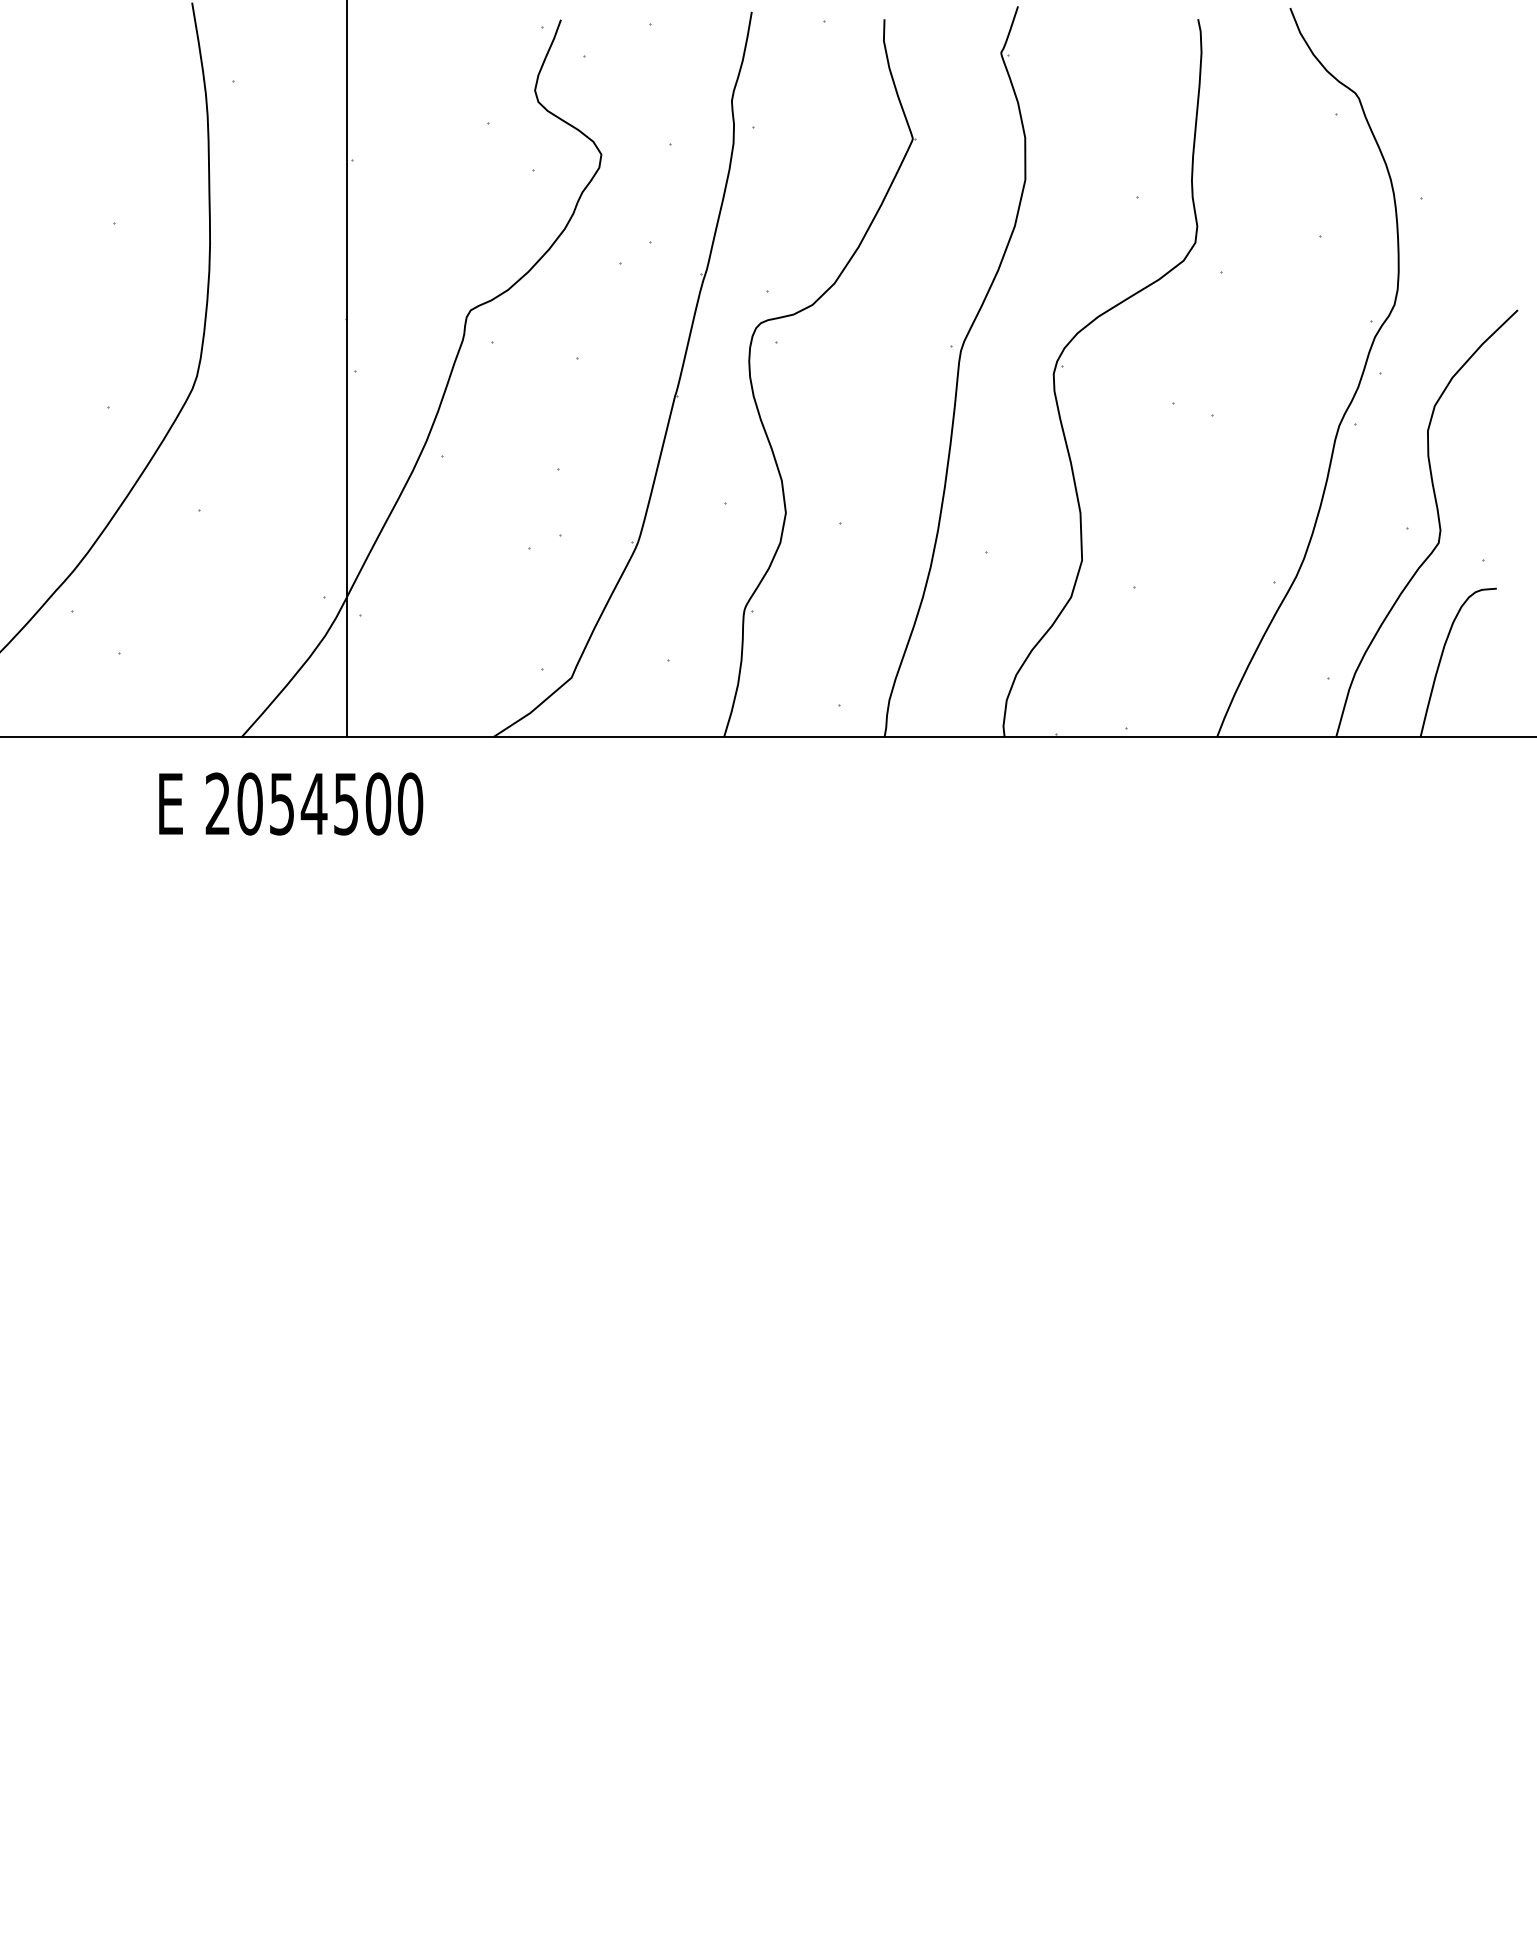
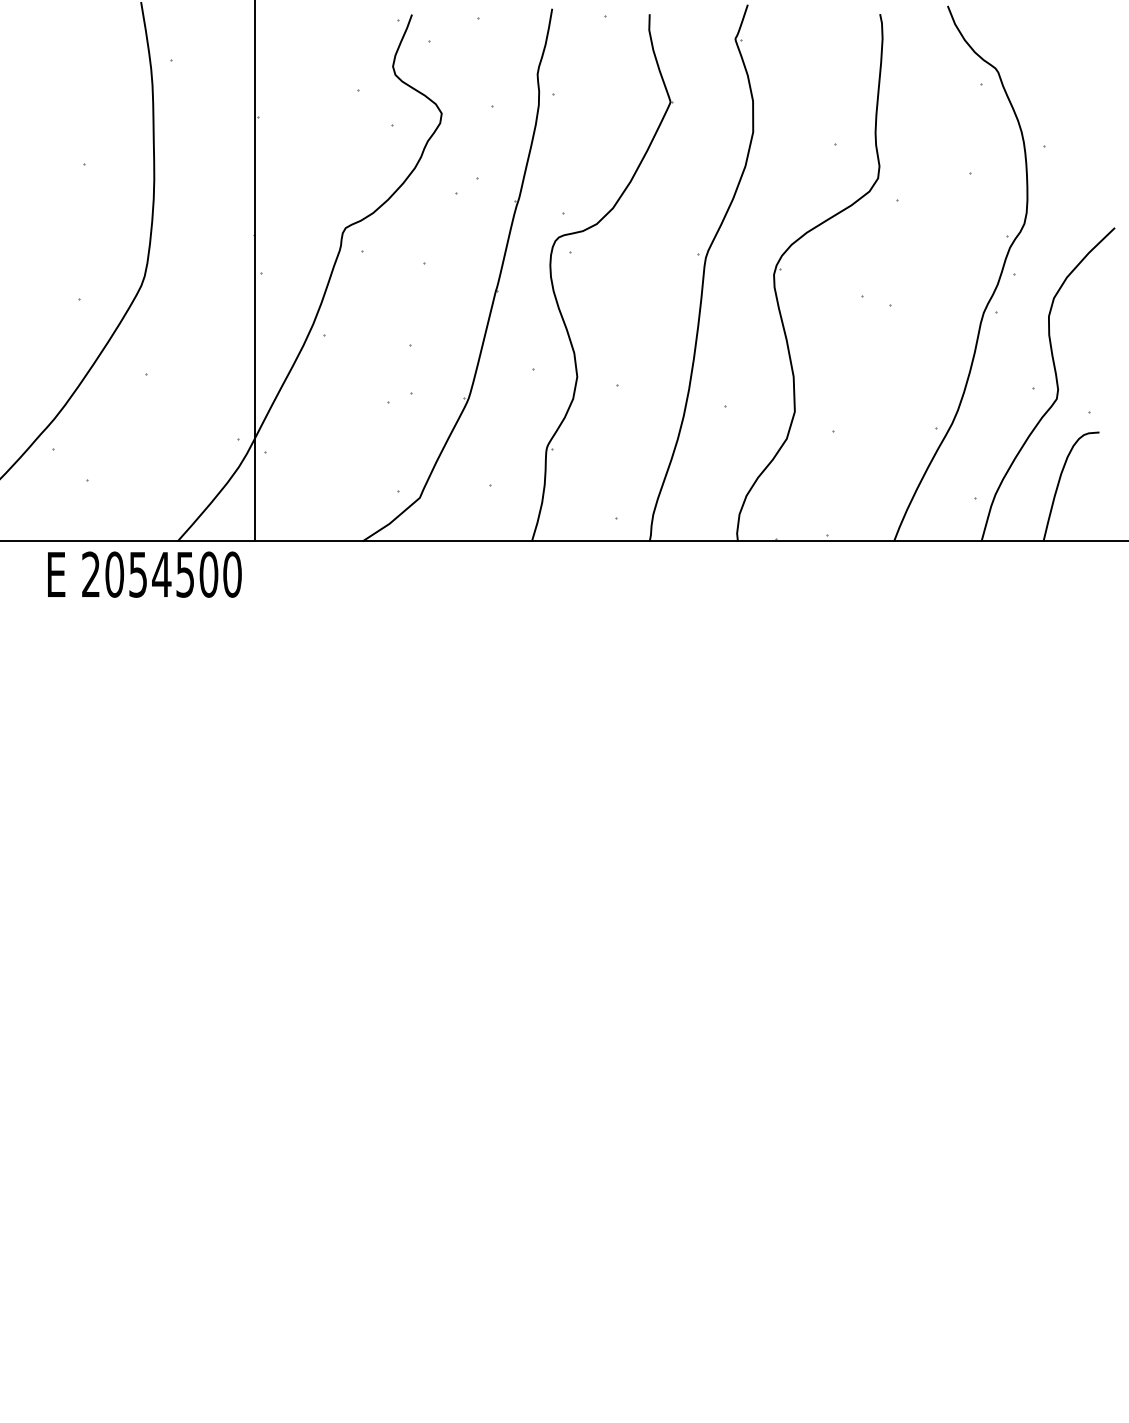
text: (290, 803) -> (144, 574), moved

